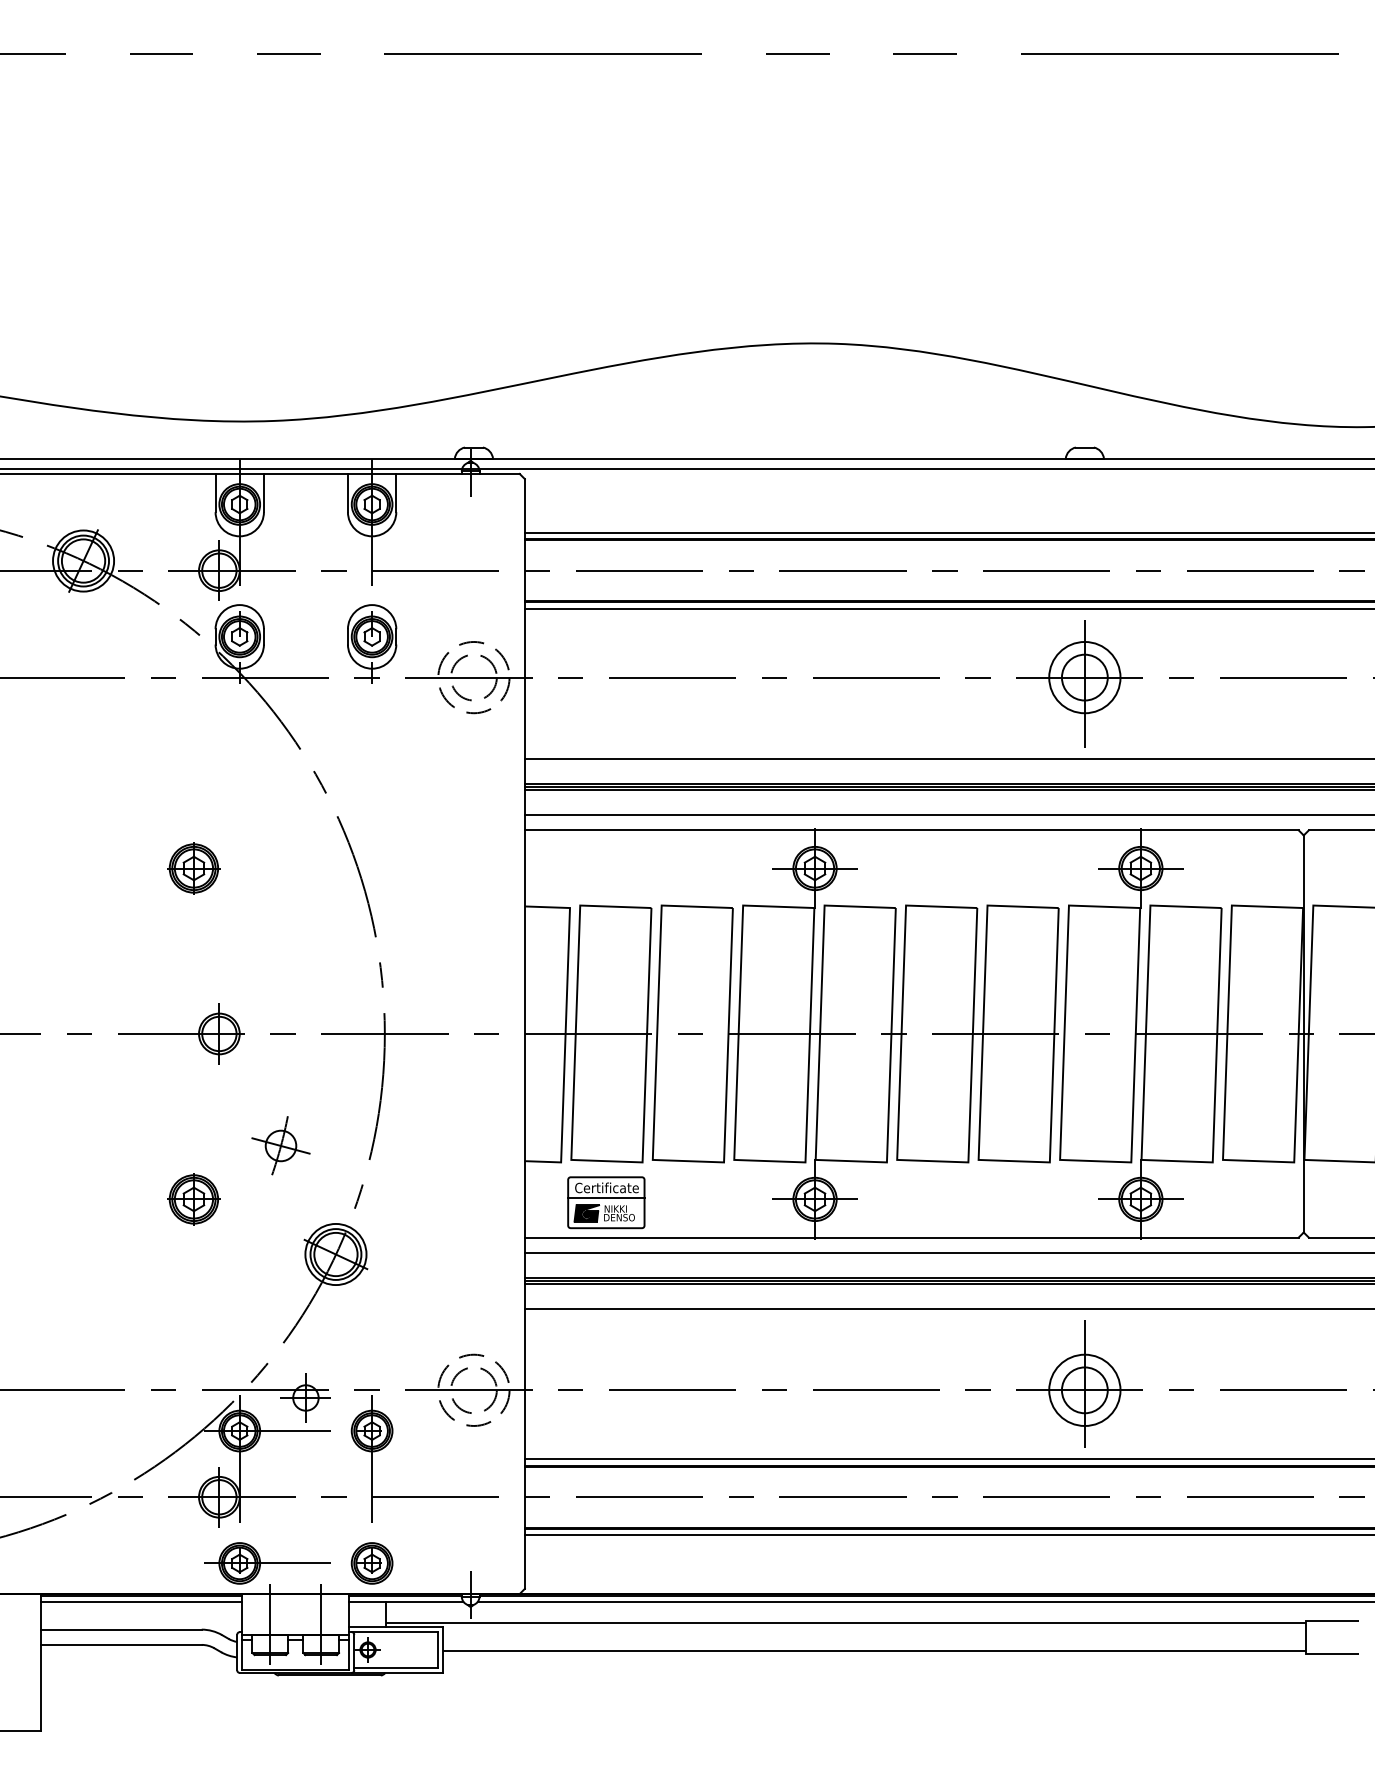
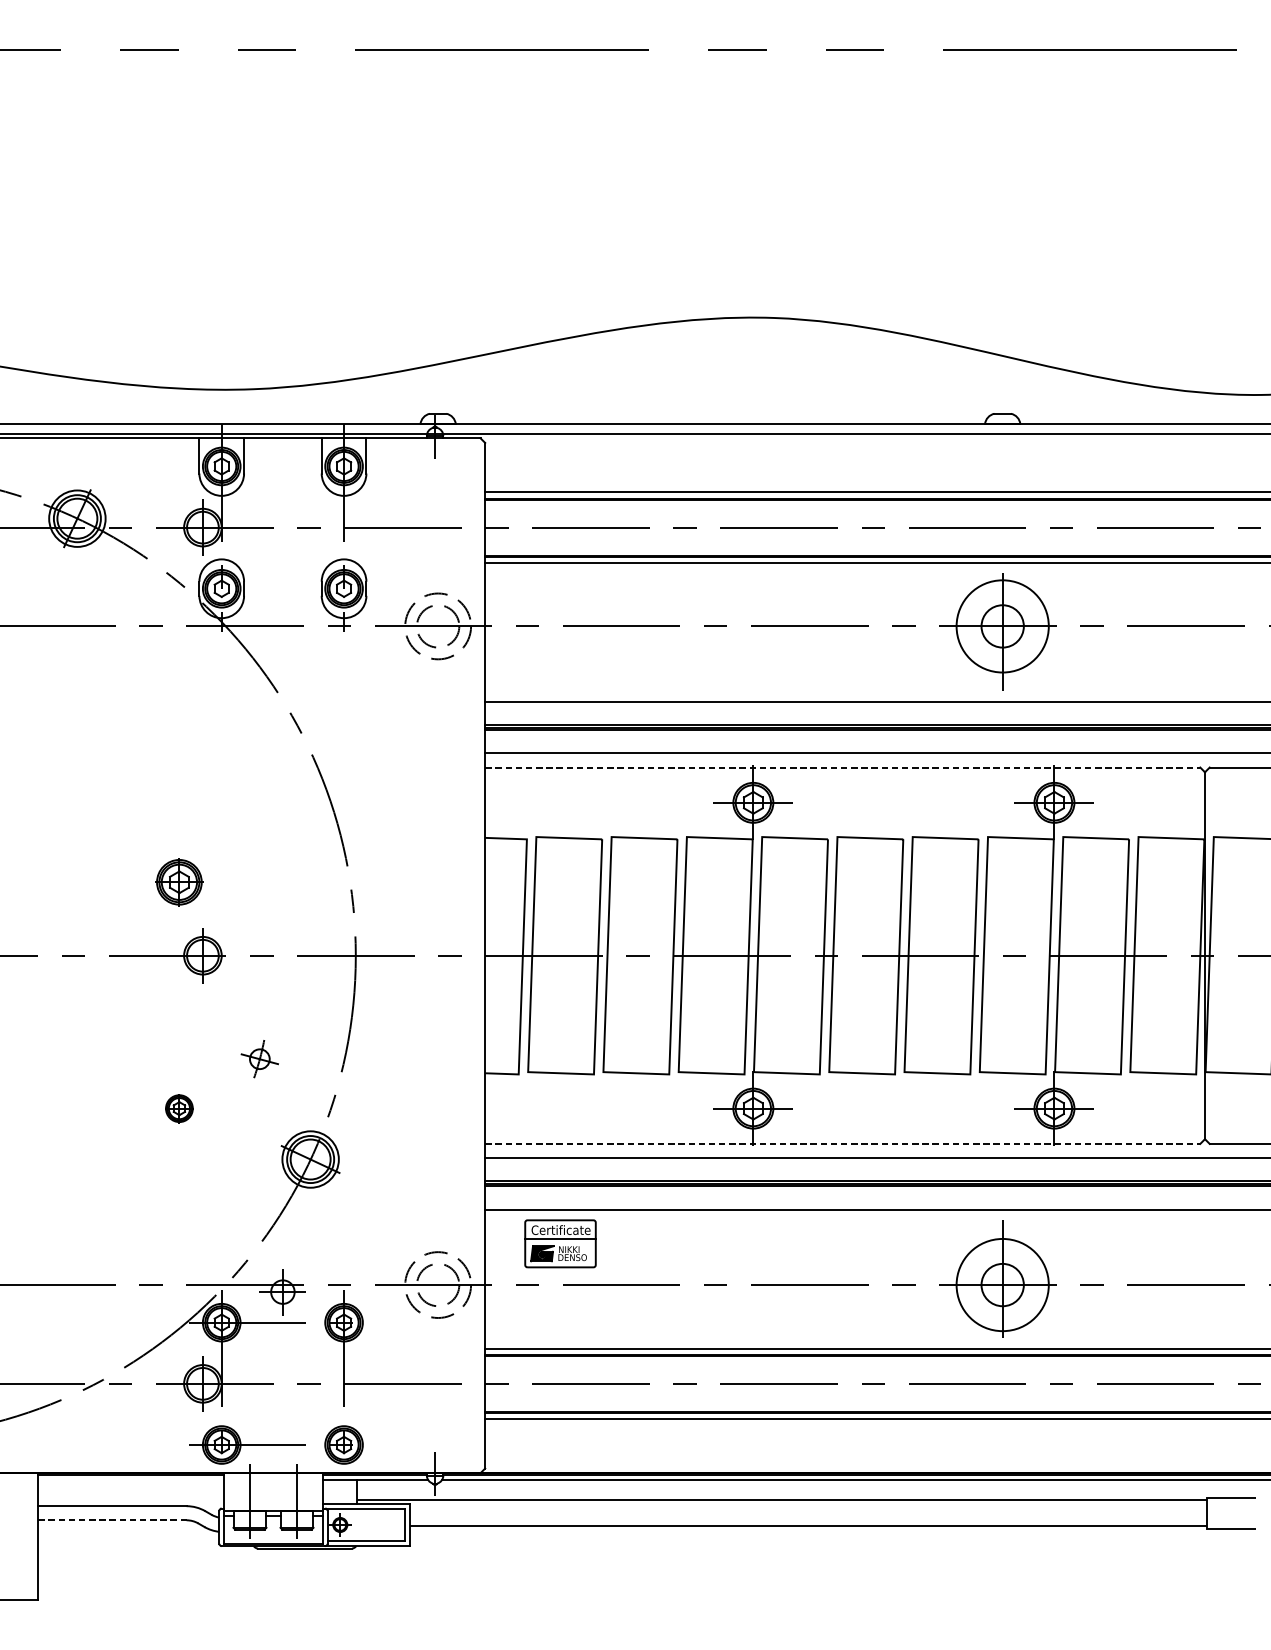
circle: (1084, 677) -> (1002, 626), size x1.4
line: (911, 830) -> (842, 767), solid -> dashed
part: (193, 868) -> (178, 882), moved
part: (280, 1145) -> (259, 1058), size x0.7
part: (193, 1199) -> (178, 1108), size x0.6
part: (606, 1202) -> (560, 1243), moved
line: (911, 1237) -> (842, 1143), solid -> dashed
circle: (1084, 1389) -> (1002, 1284), size x1.4
line: (141, 1601) -> (130, 1480), removed
line: (121, 1644) -> (112, 1519), solid -> dashed

